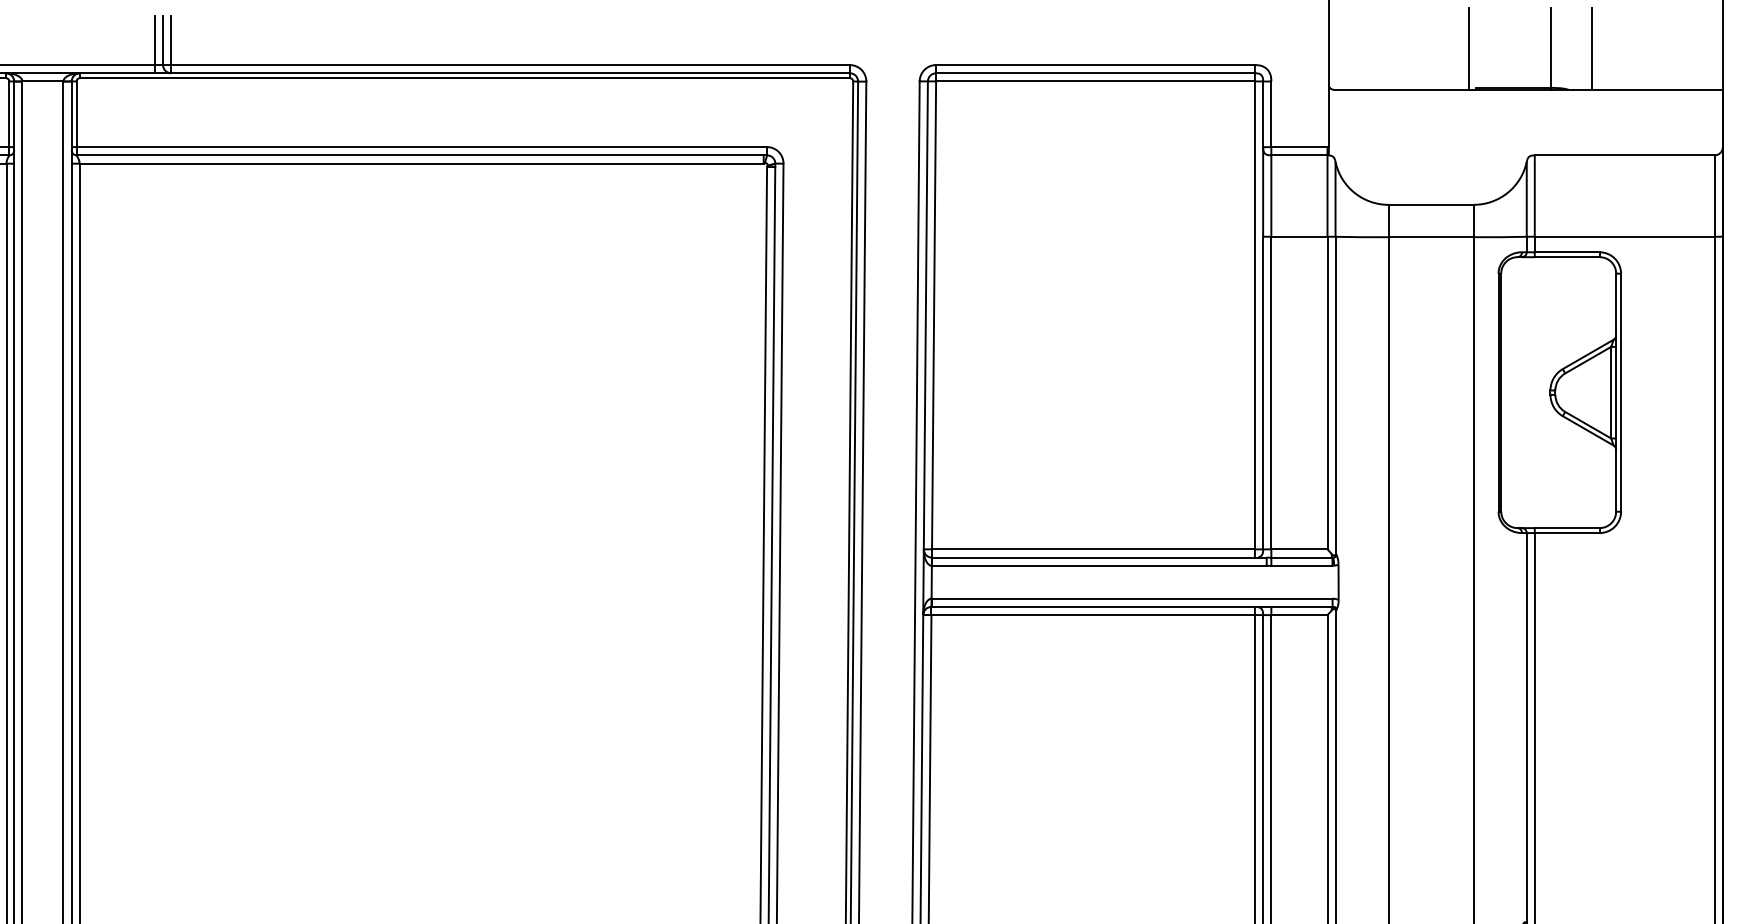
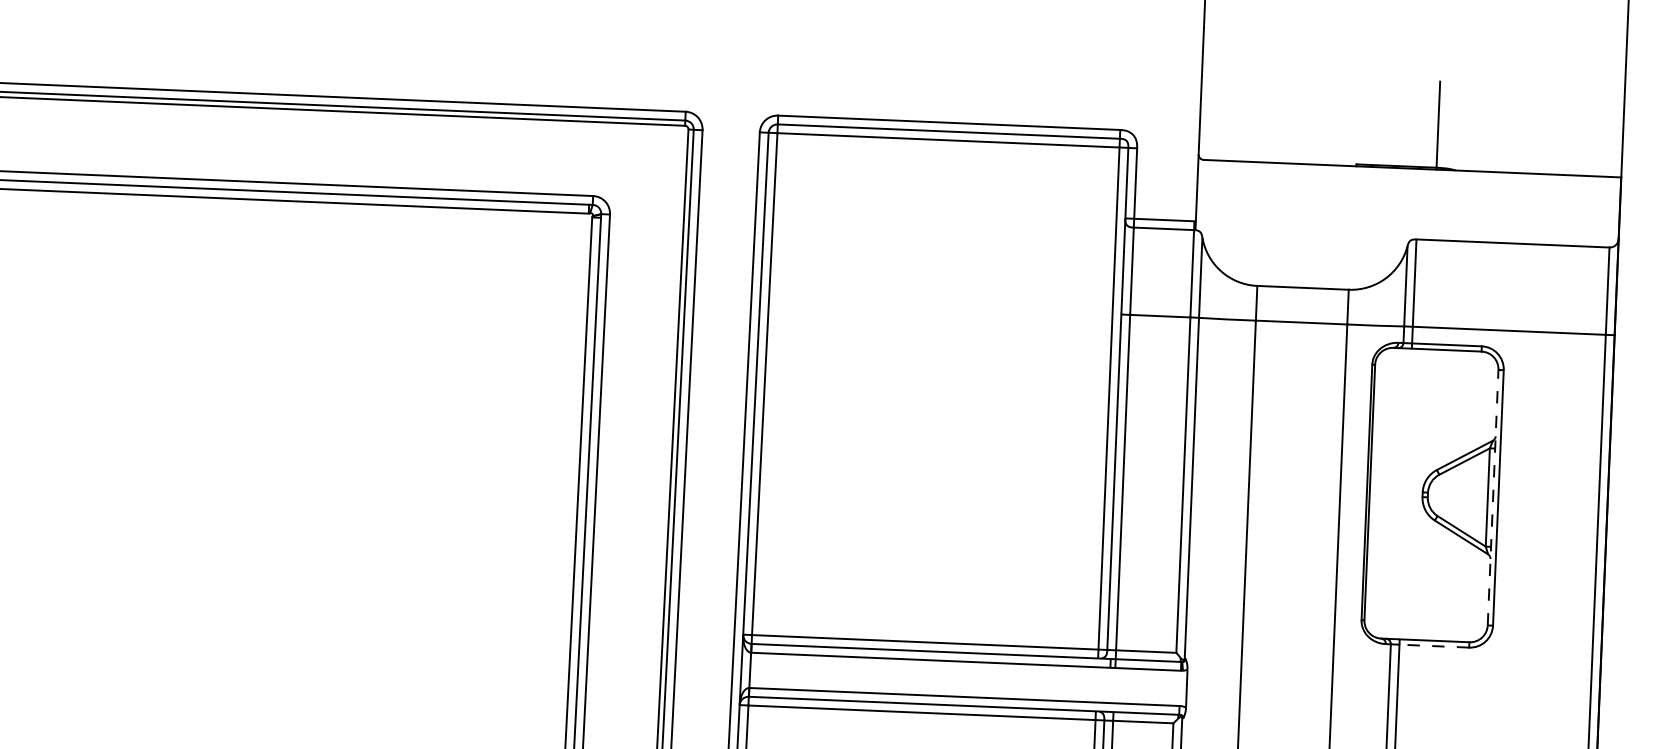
line: (1468, 48) -> (1350, 121), removed
line: (1591, 48) -> (1482, 127), removed
line: (1616, 392) -> (1493, 497), solid -> dashed
line: (1566, 533) -> (1433, 646), solid -> dashed

